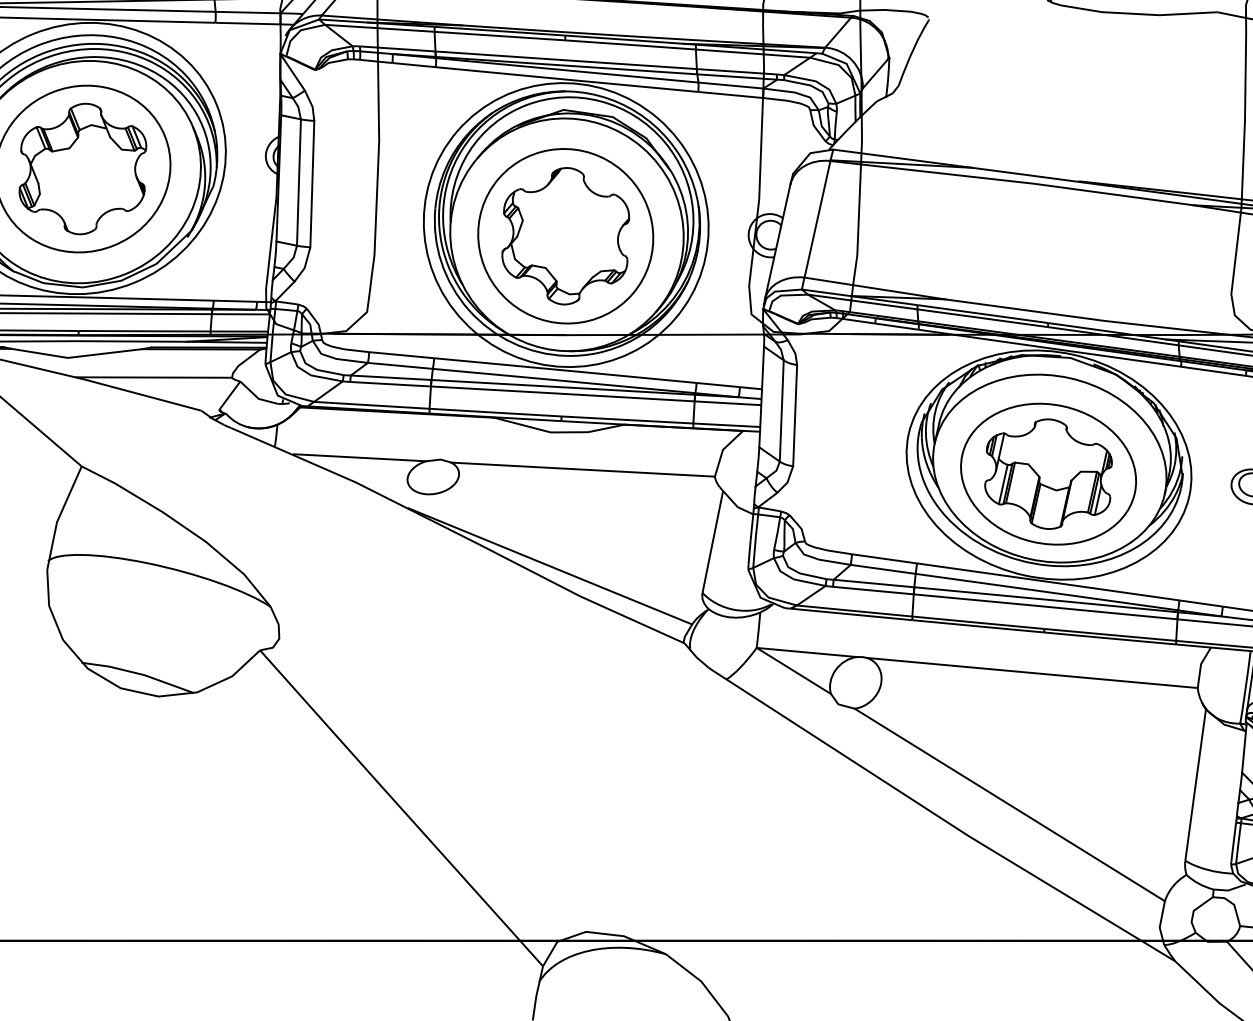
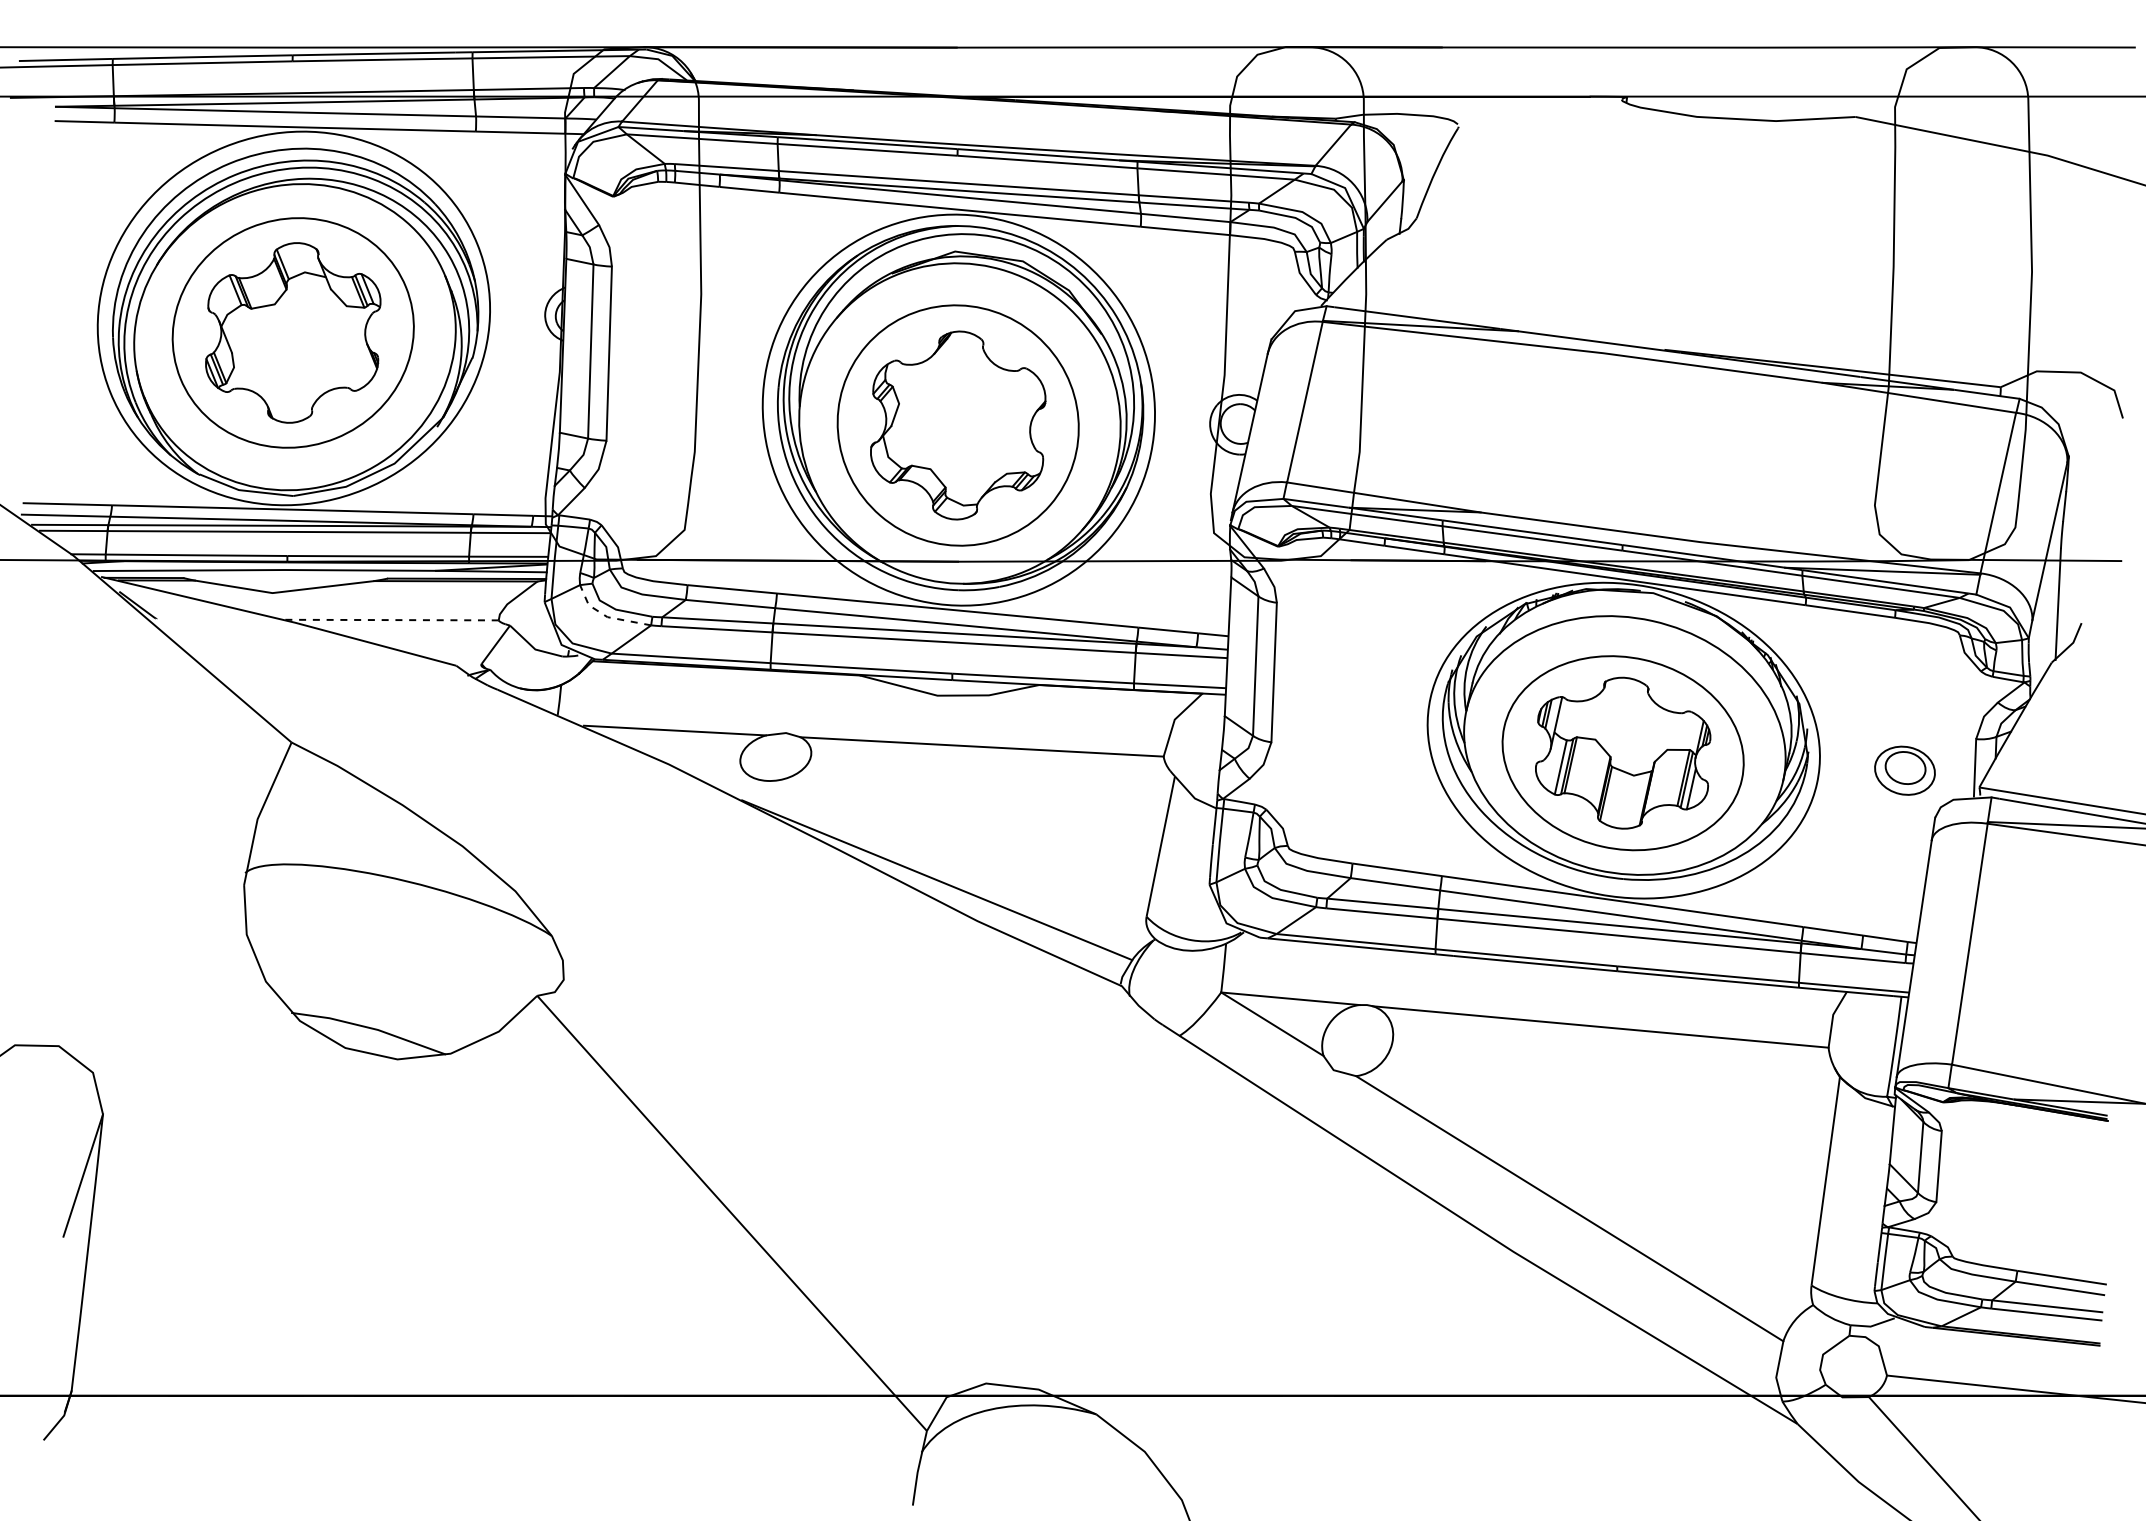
line: (311, 375) -> (607, 617), solid -> dashed
line: (153, 377) -> (390, 620), solid -> dashed

